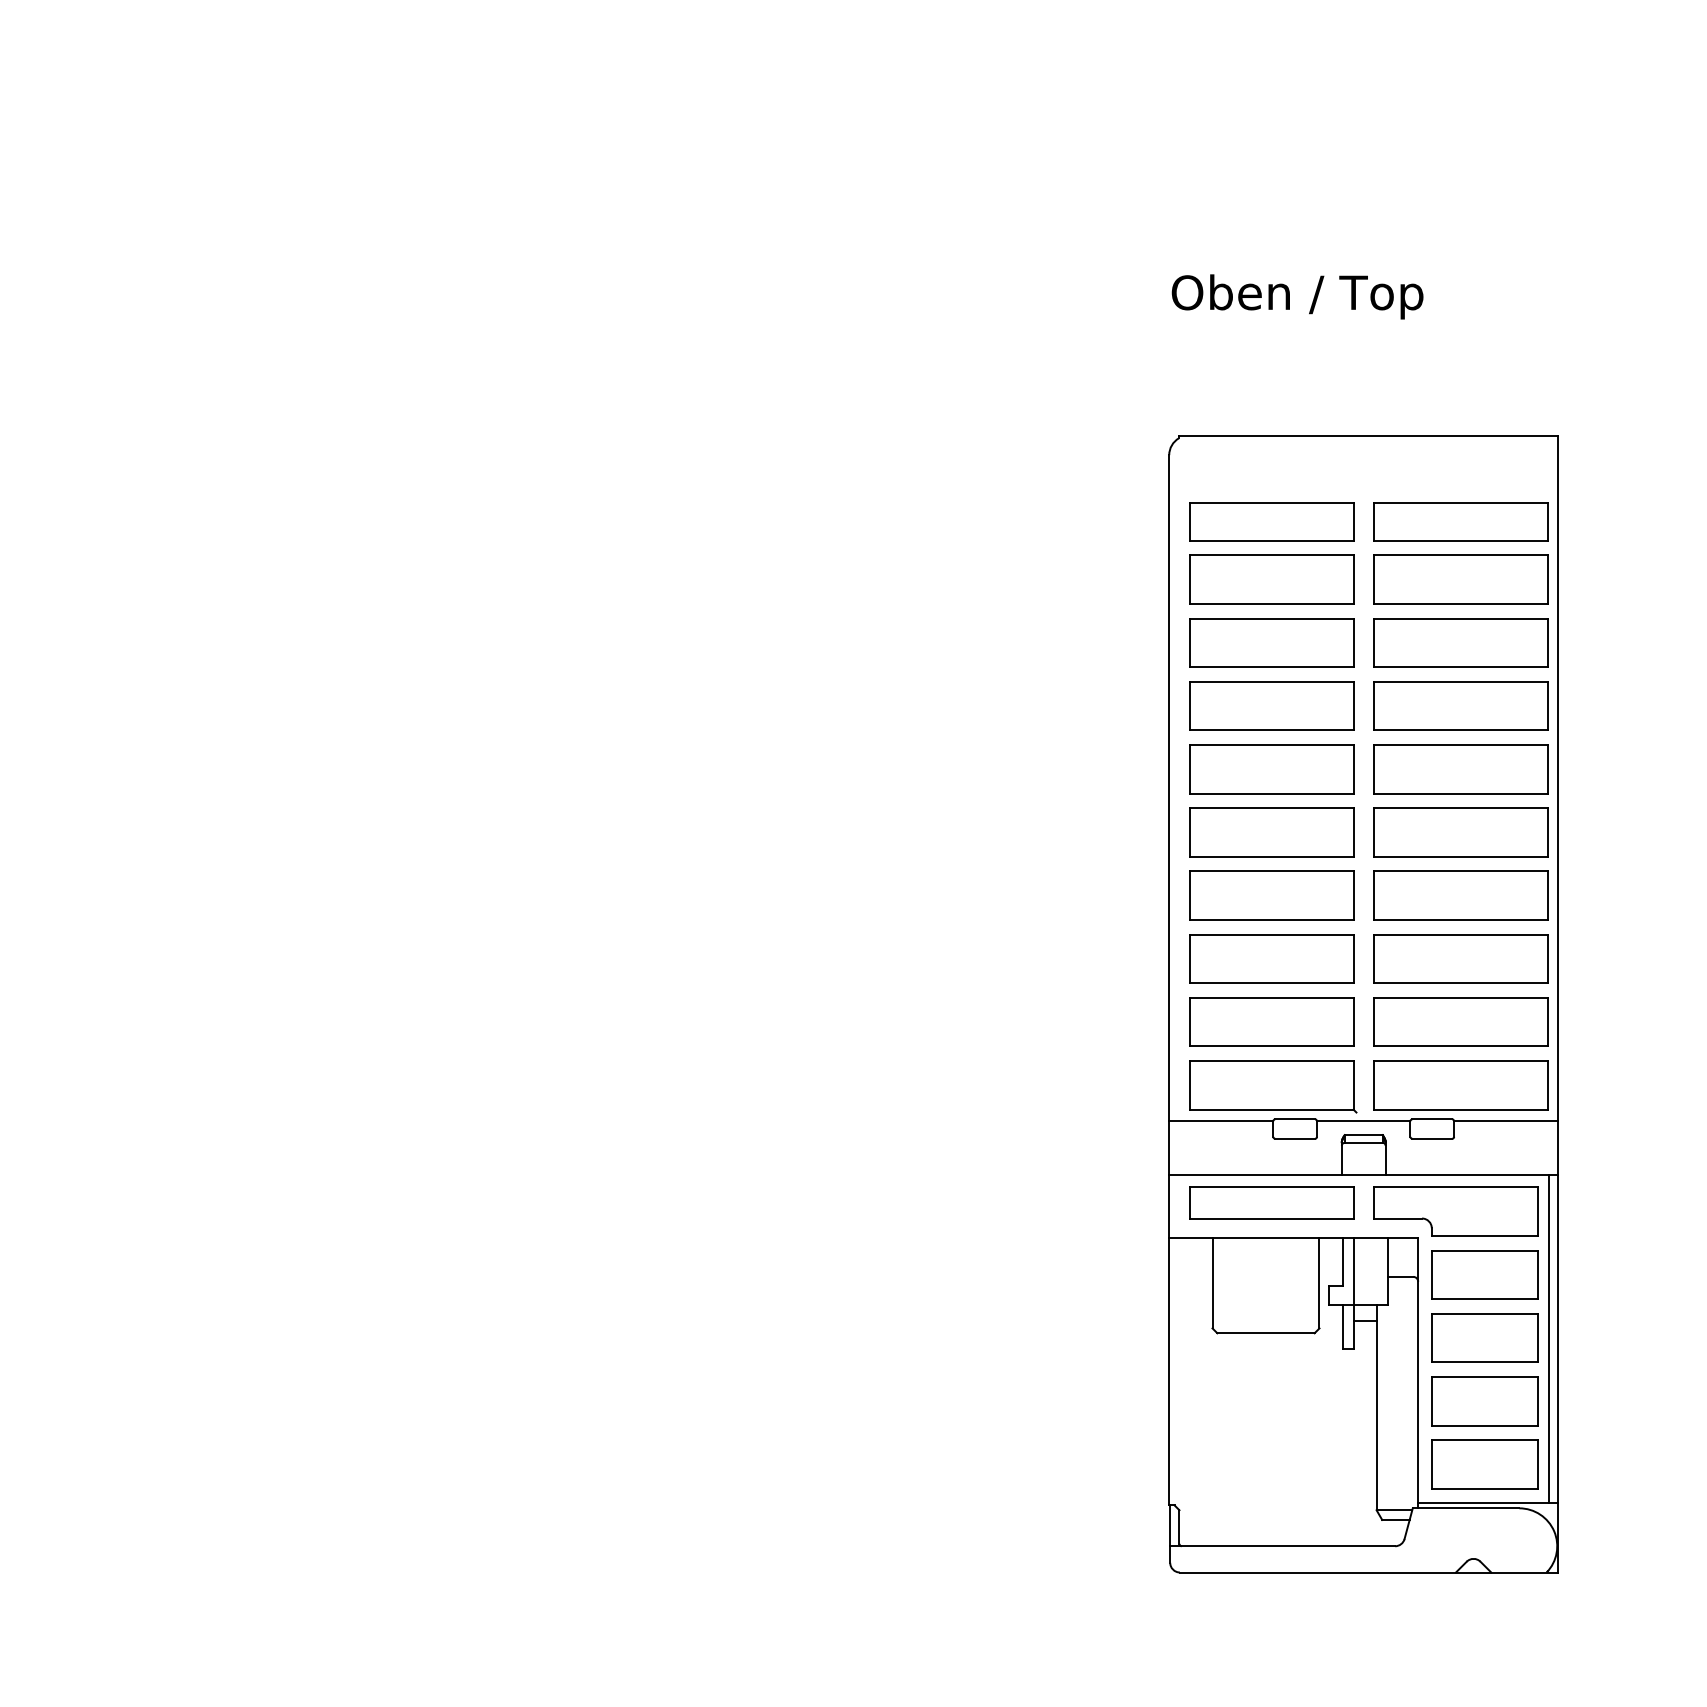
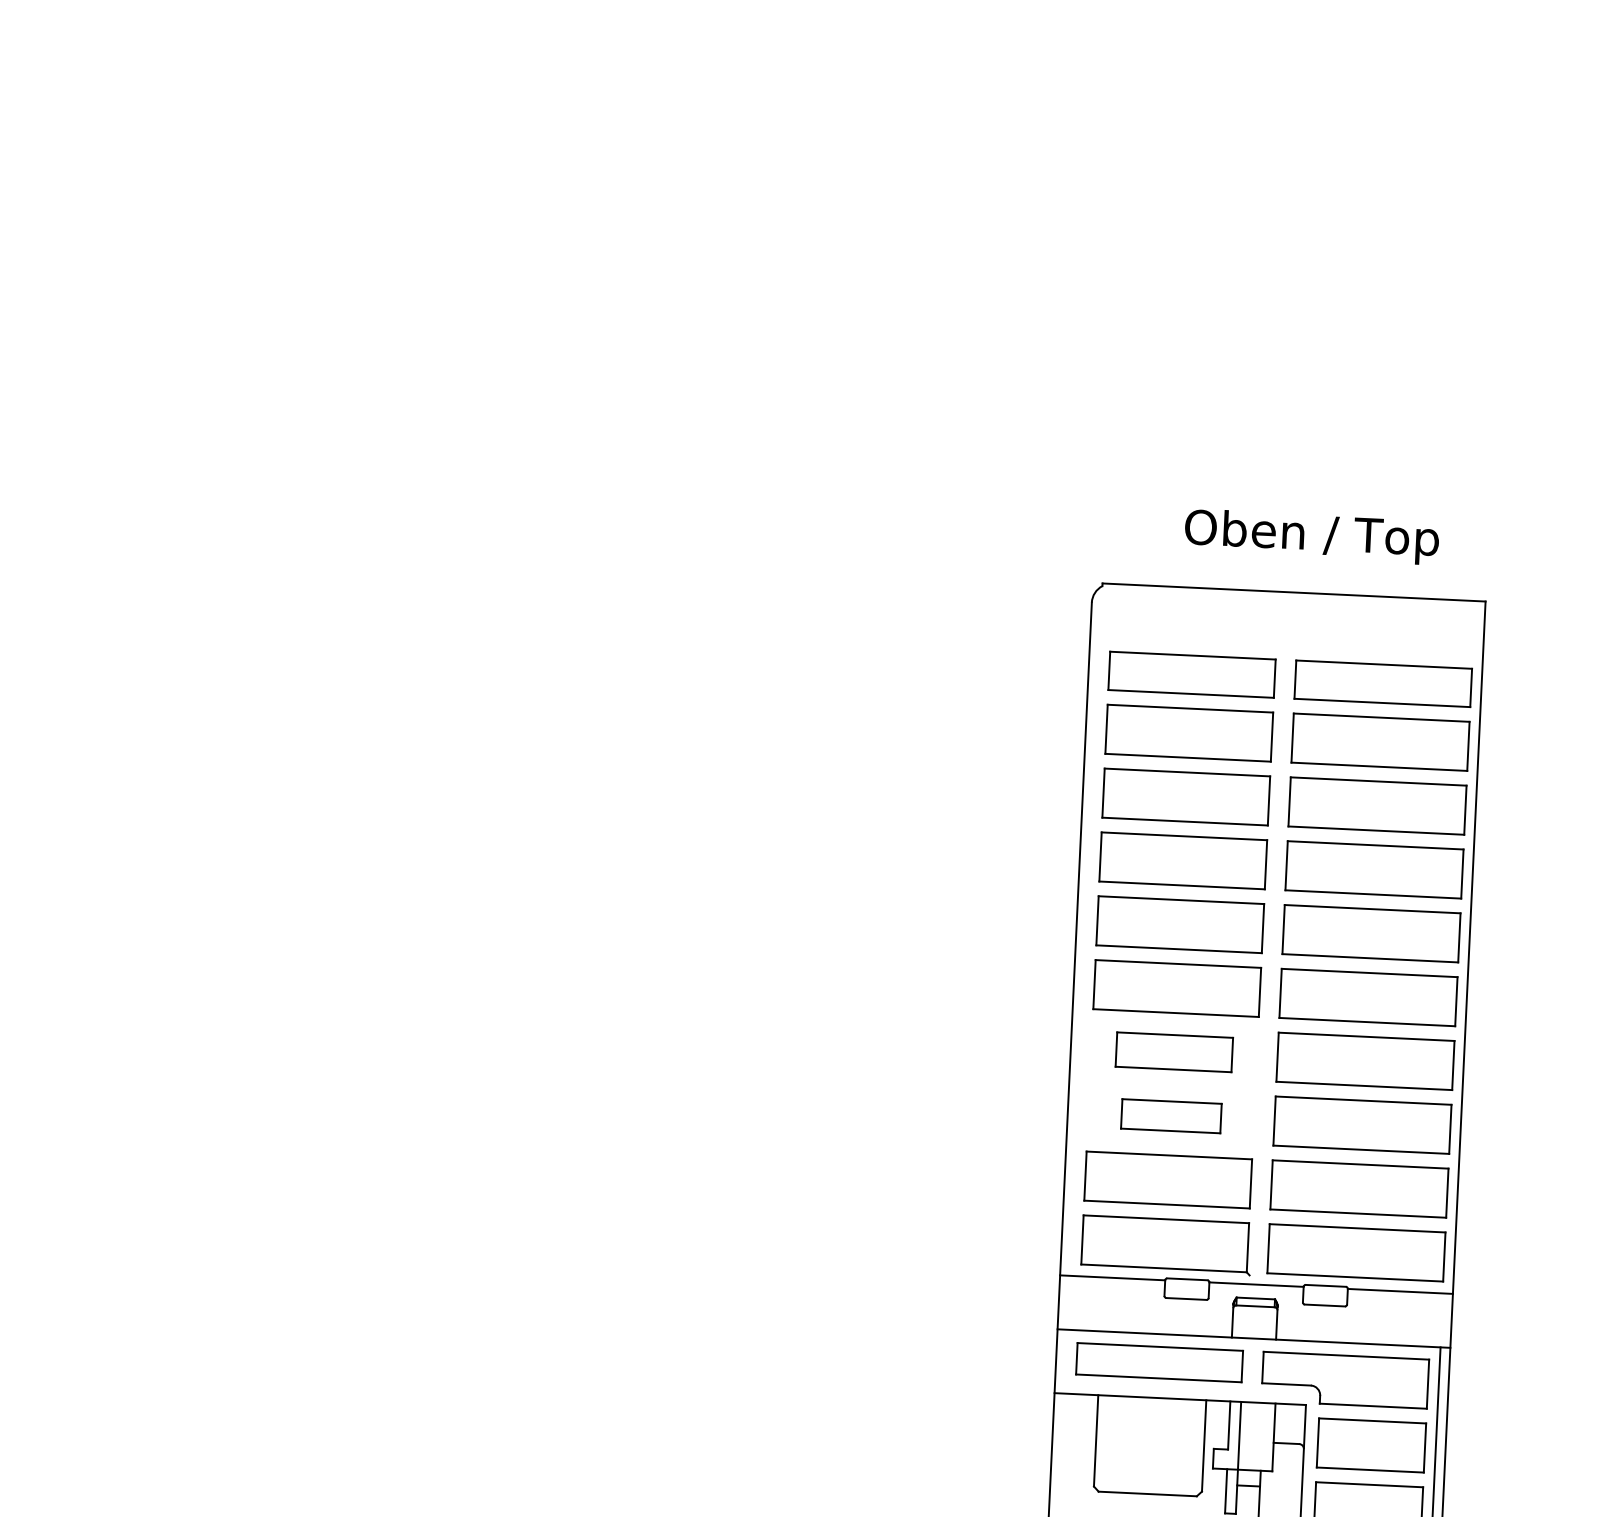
text: (1297, 296) -> (1311, 536), moved
part: (1271, 895) -> (1174, 1052), size x0.7
part: (1271, 958) -> (1171, 1115), size x0.6

